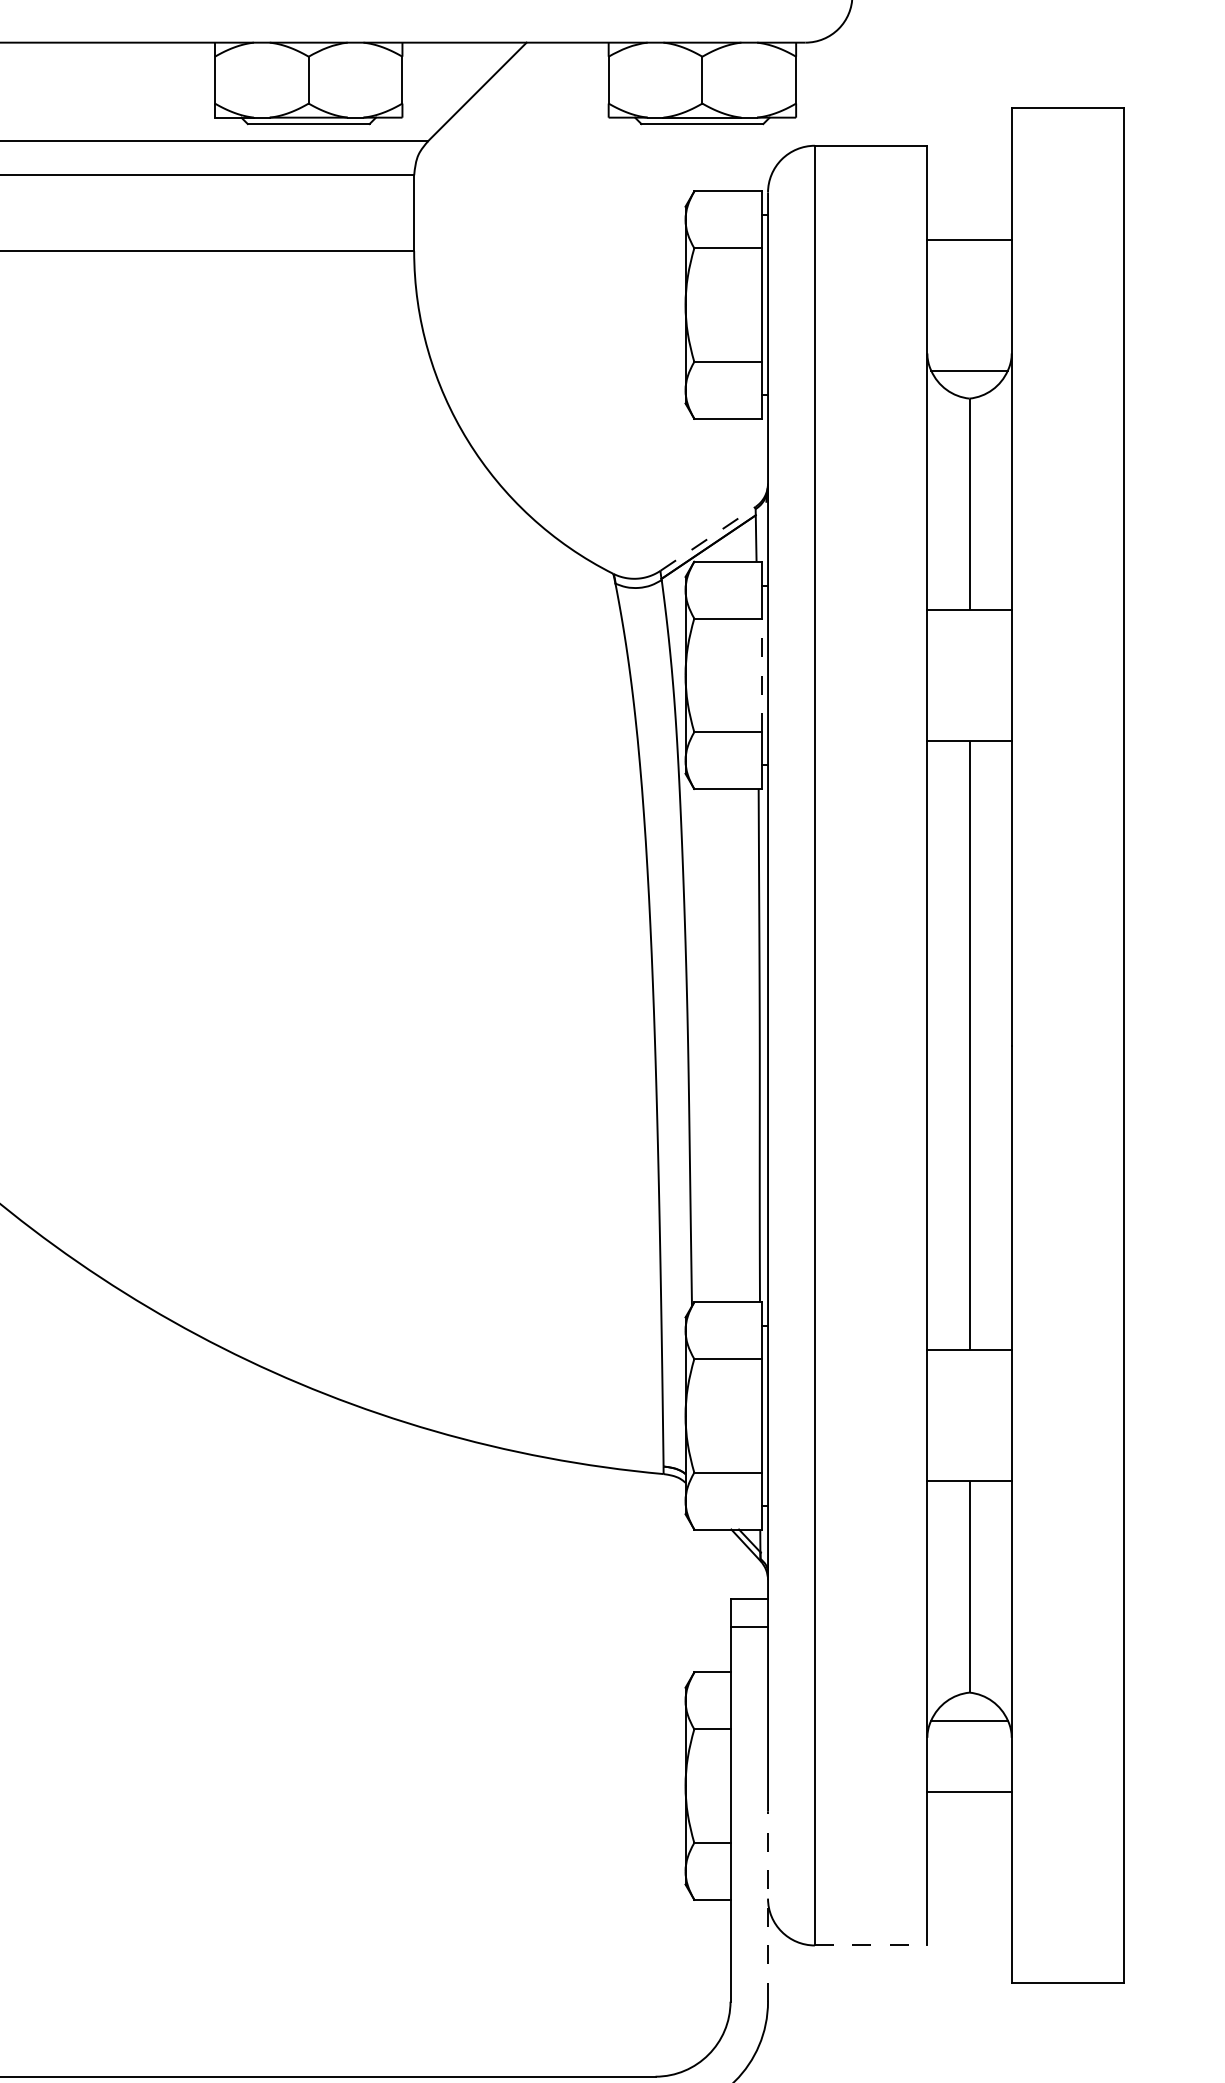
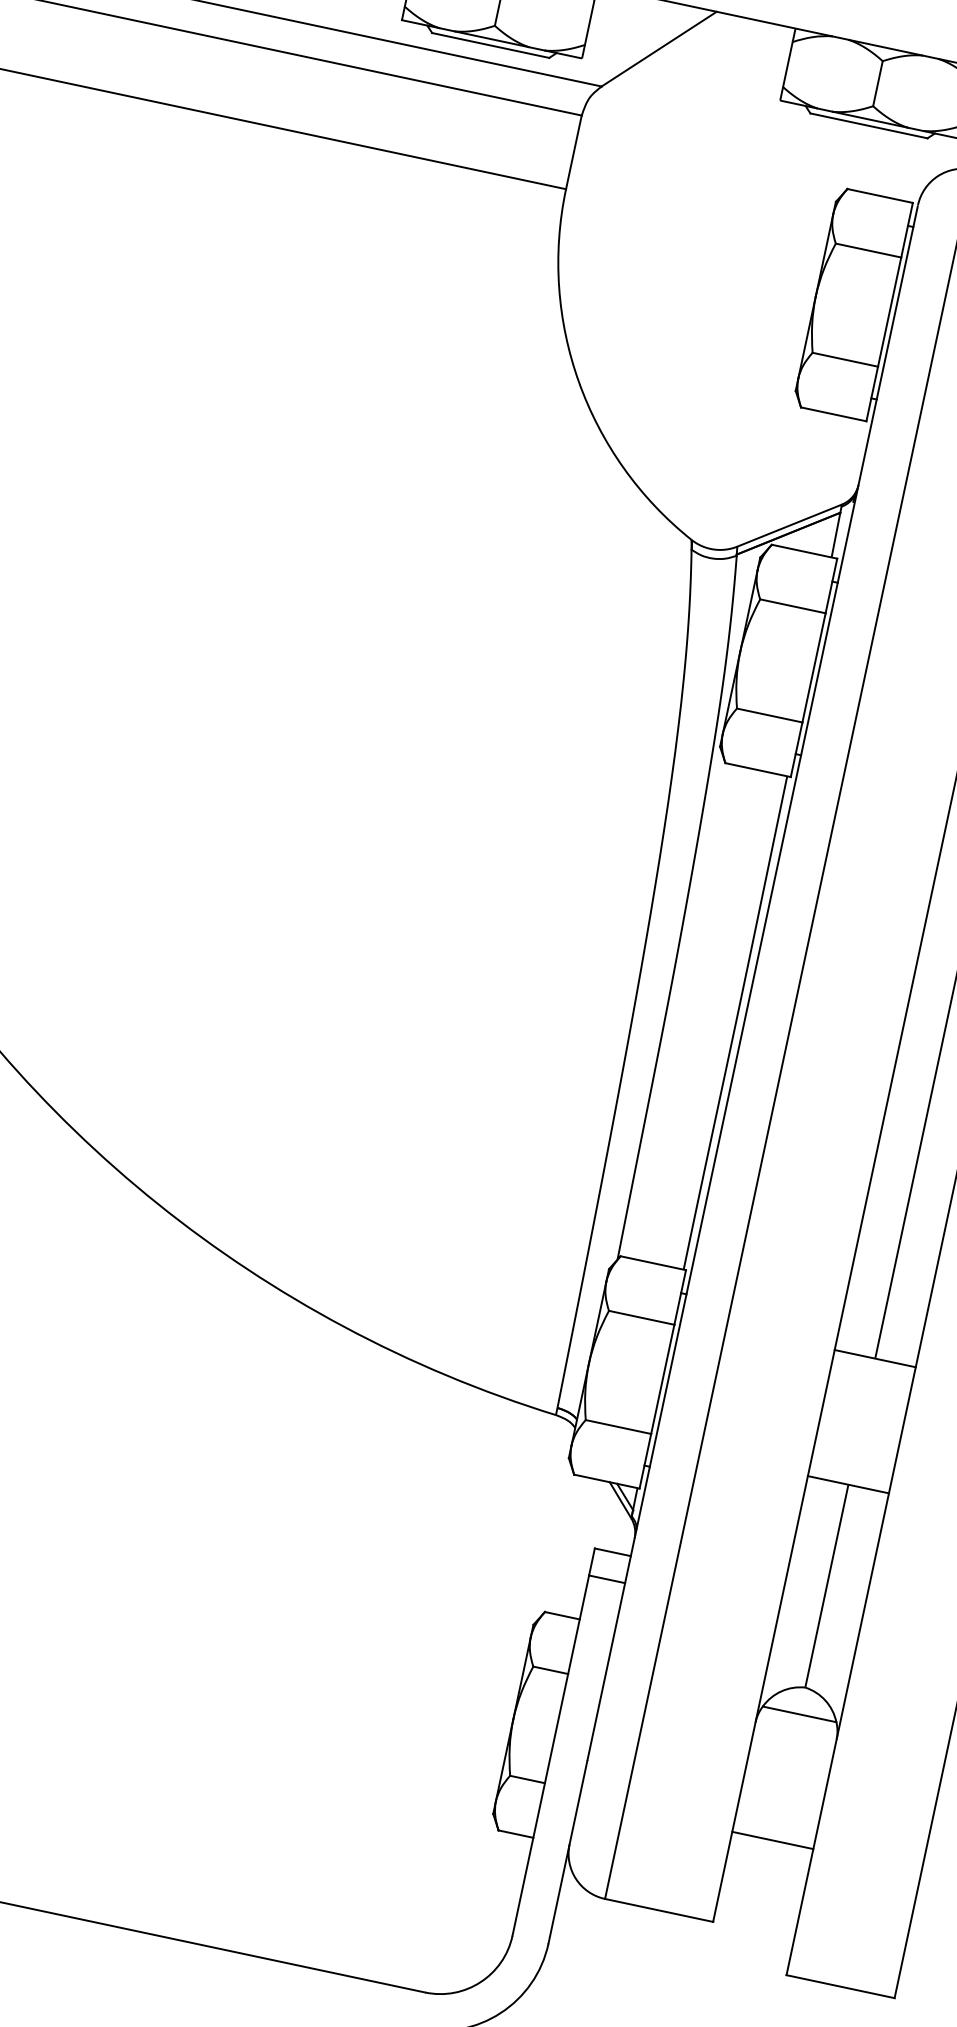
line: (708, 538) -> (790, 525), dashed -> solid
line: (762, 675) -> (814, 668), dashed -> solid
line: (969, 1791) -> (772, 1840), moved
line: (768, 1906) -> (568, 1852), dashed -> solid
line: (871, 1945) -> (659, 1910), dashed -> solid

